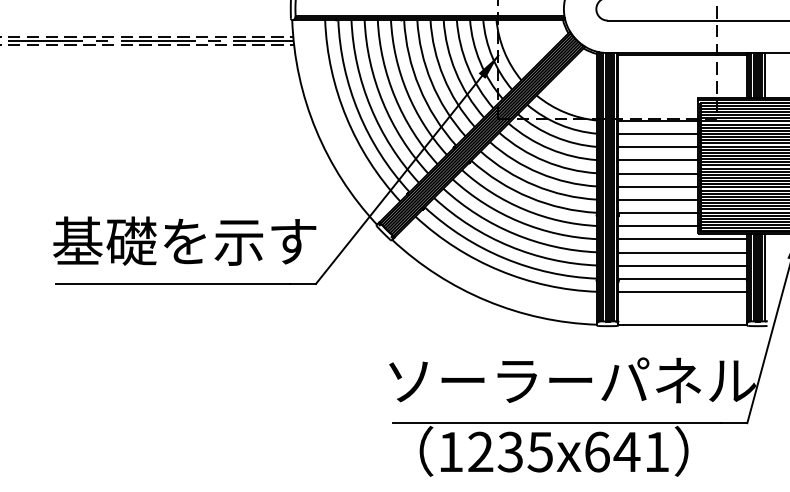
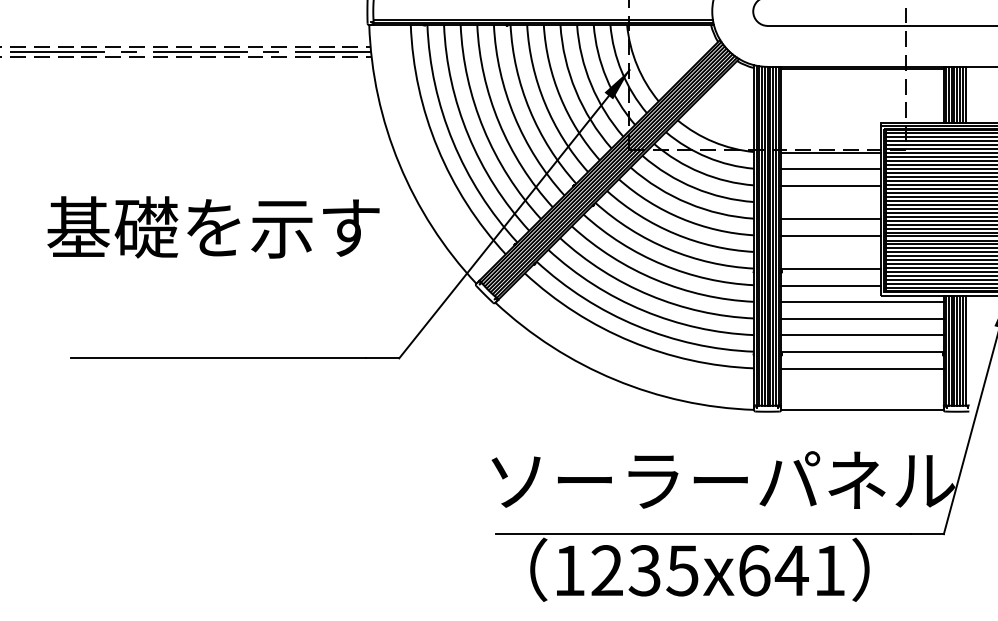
line: (658, 160) -> (831, 202), removed
line: (658, 200) -> (831, 252), removed
text: (184, 241) -> (213, 227), moved

